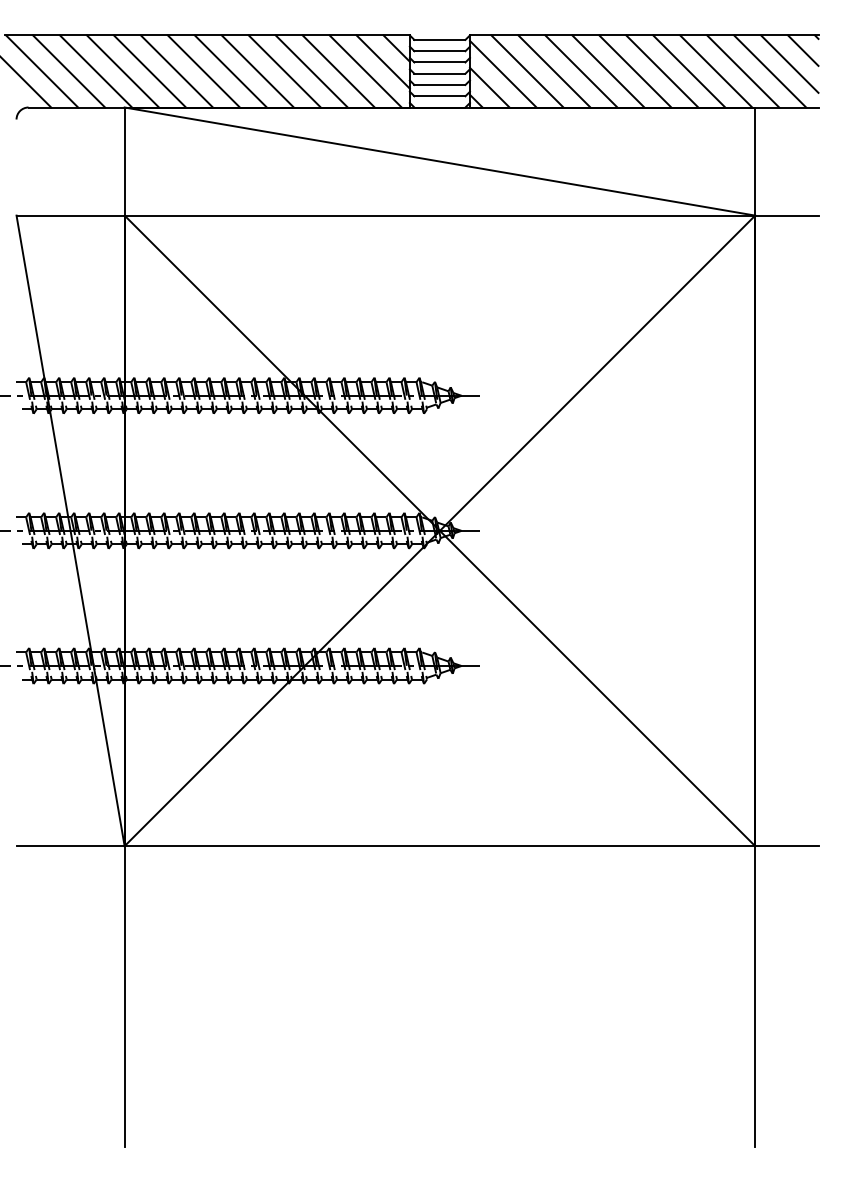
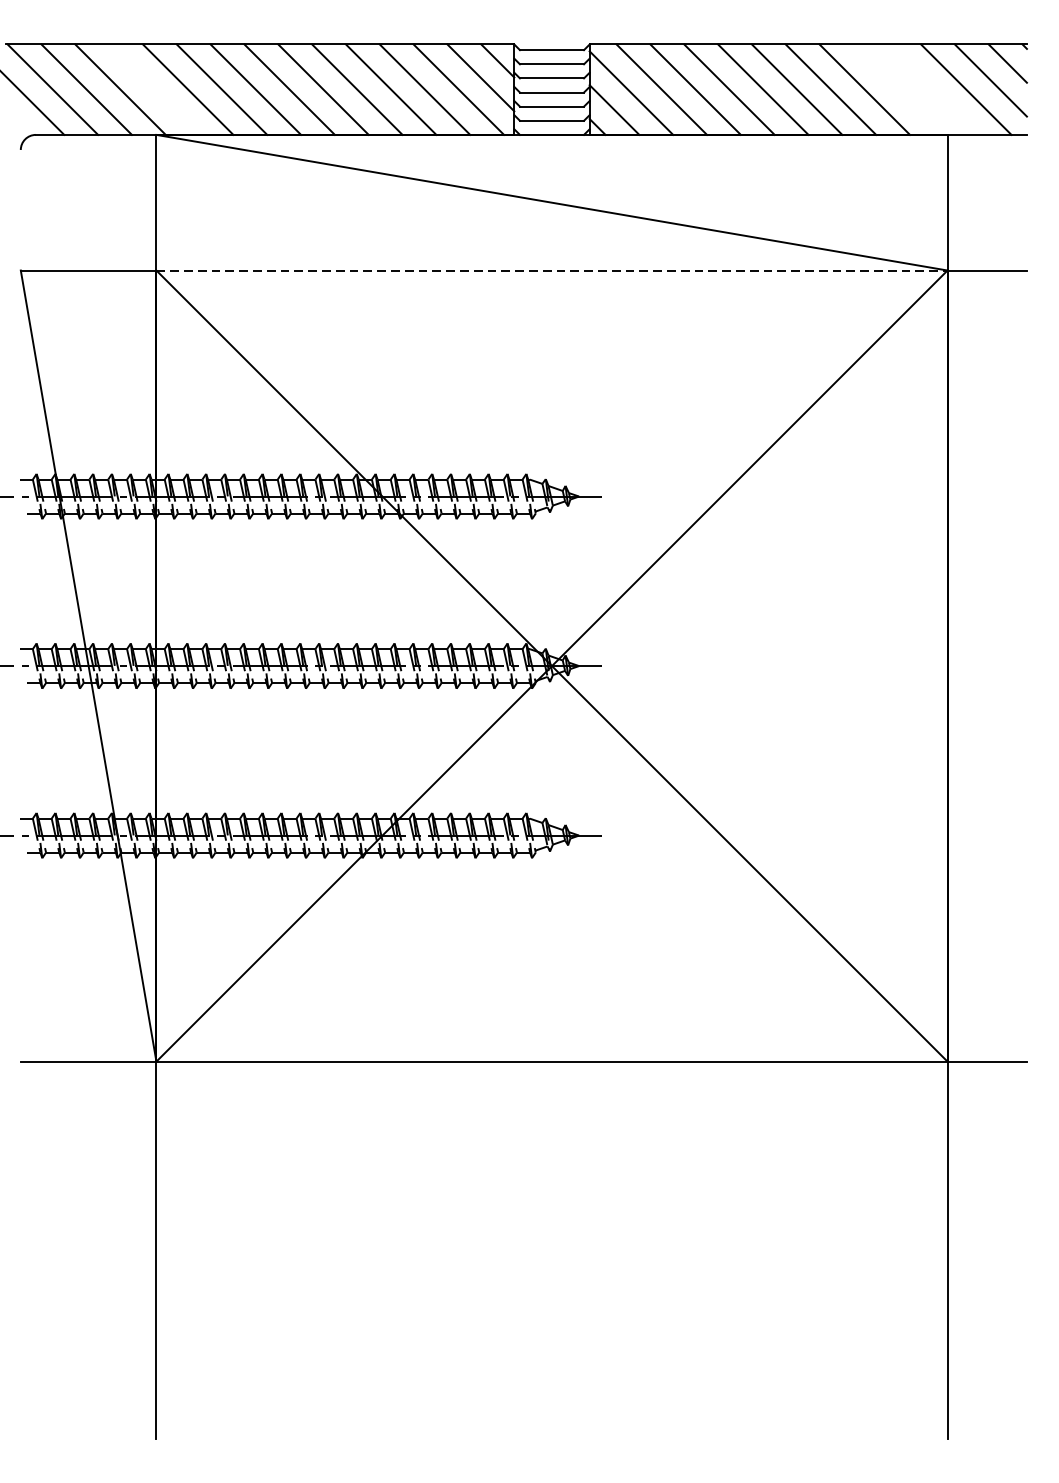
line: (122, 71) -> (153, 89), removed
line: (716, 71) -> (898, 89), removed
line: (743, 71) -> (932, 89), removed
line: (440, 215) -> (552, 270), solid -> dashed

